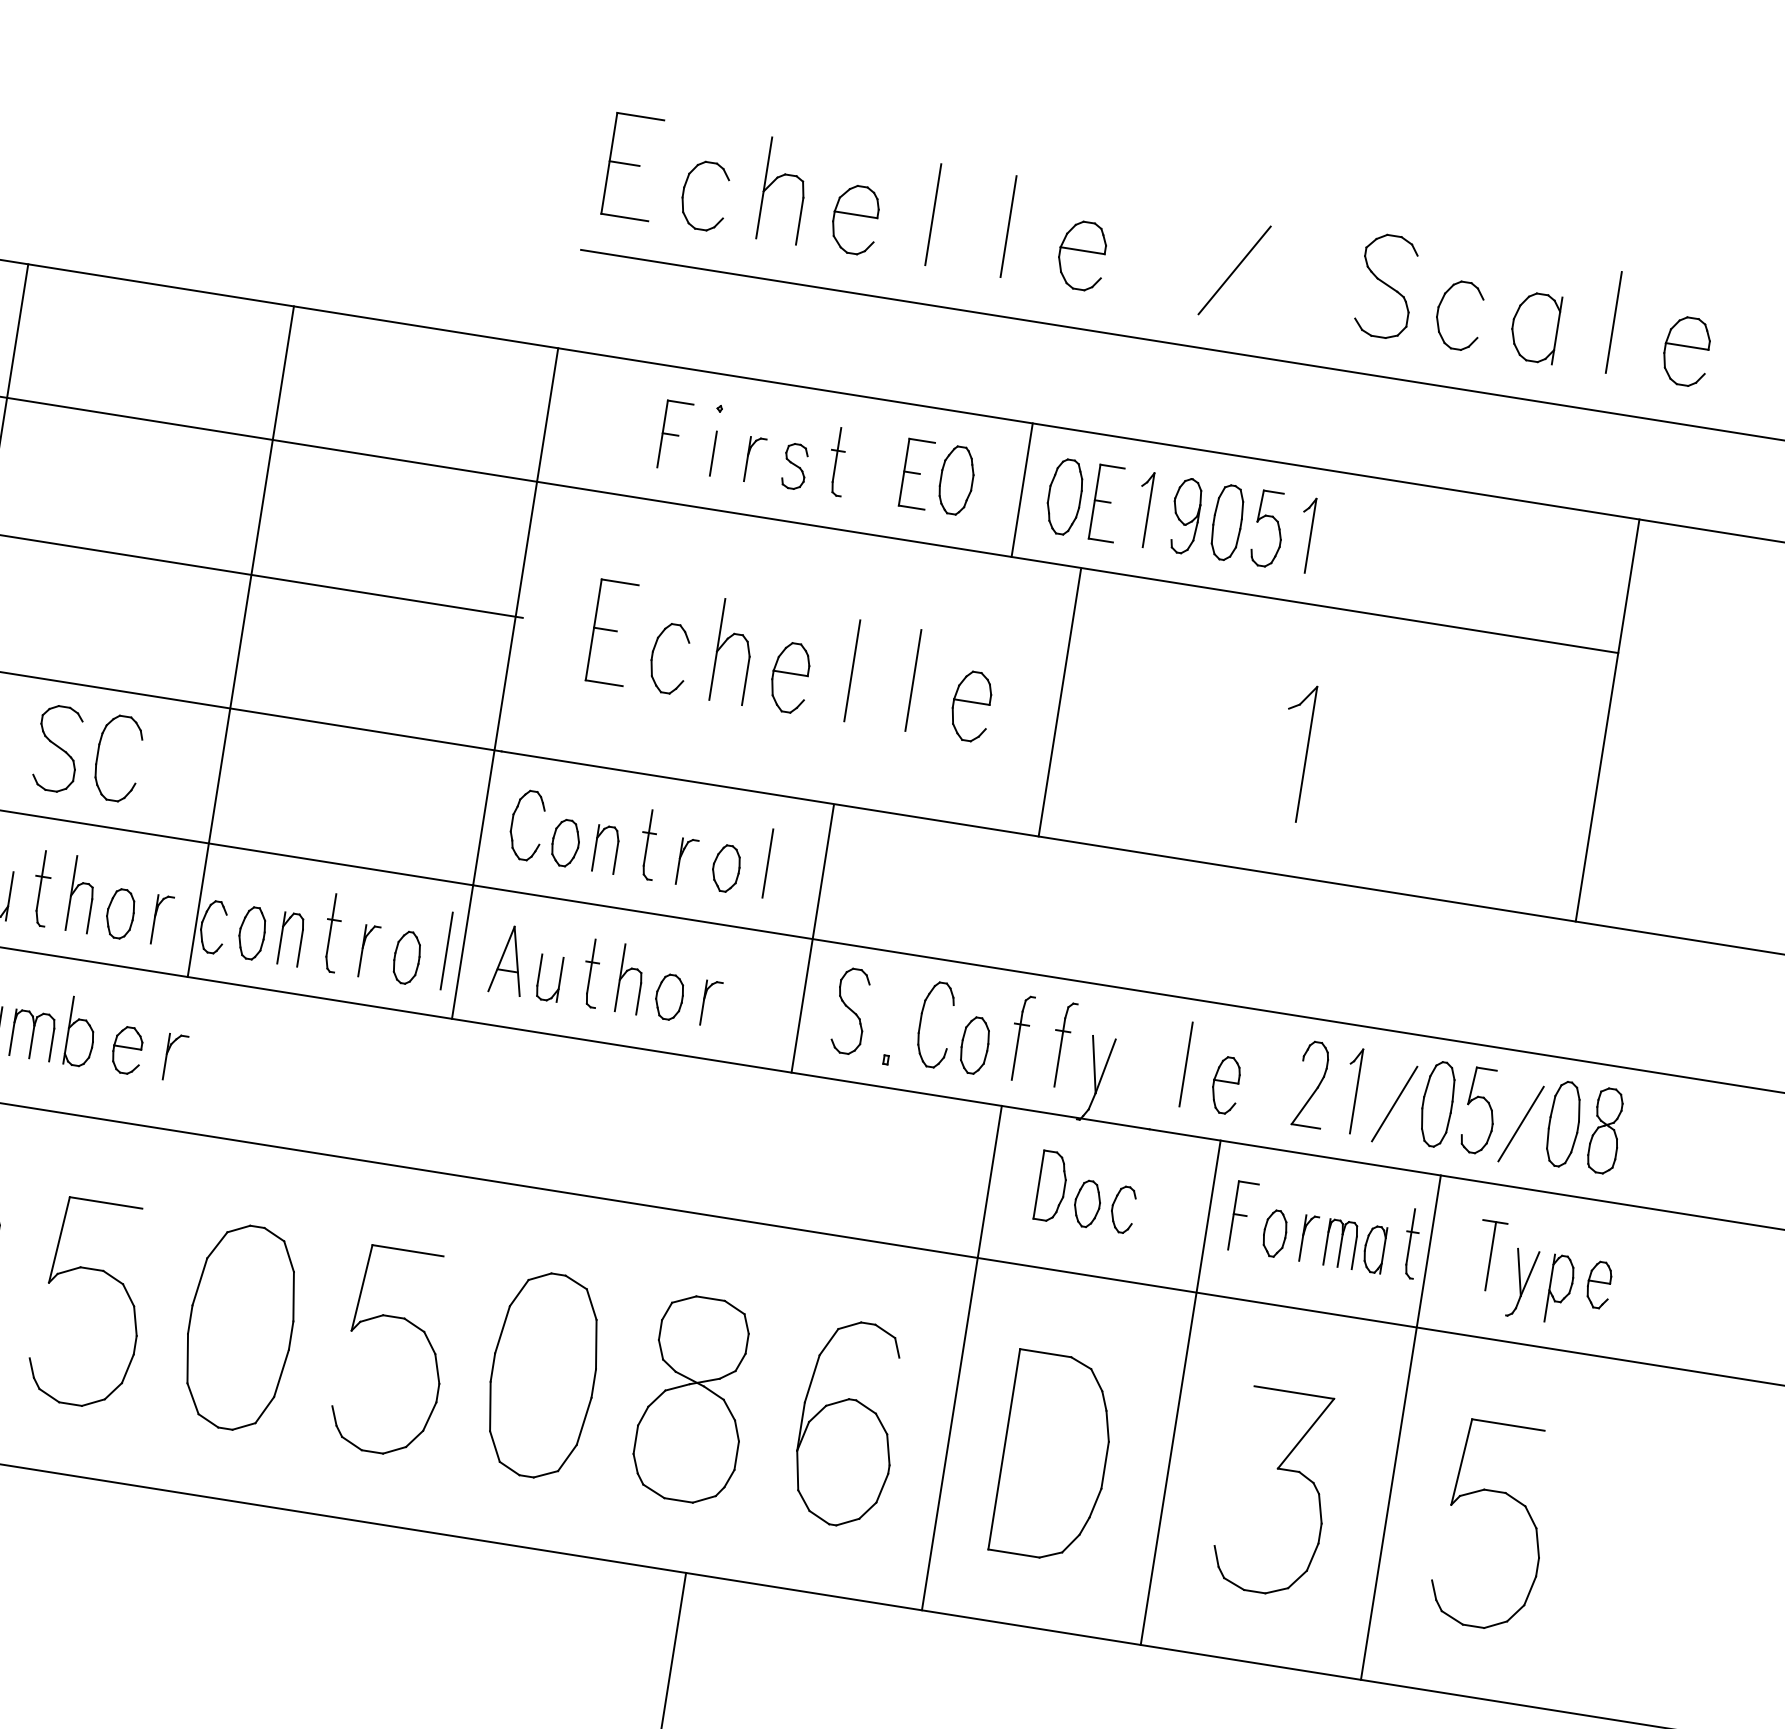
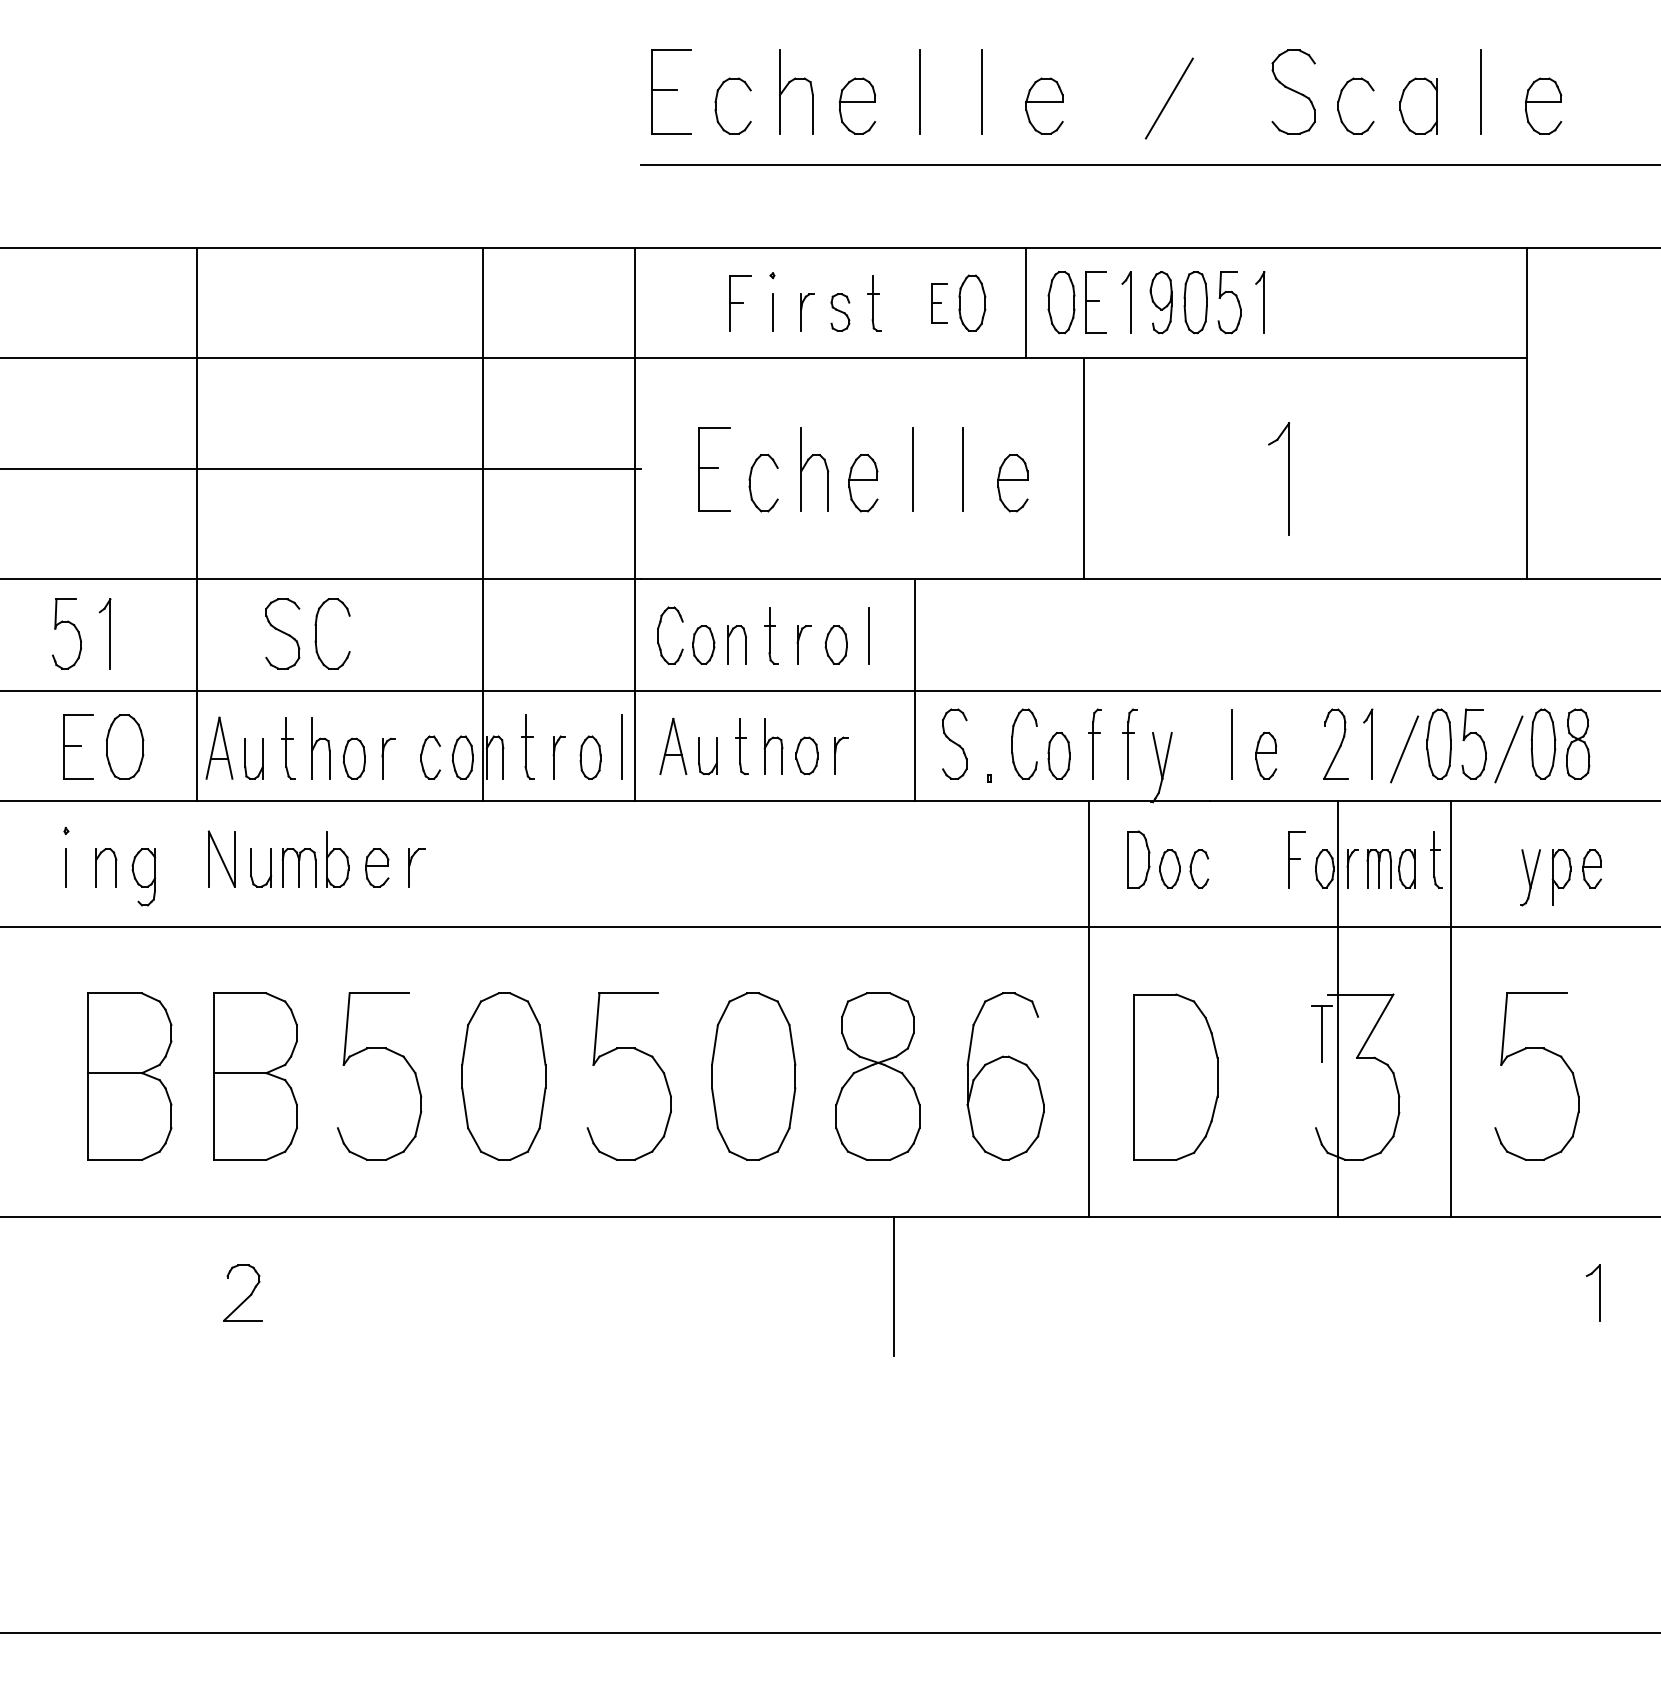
part: (916, 474) -> (939, 303), size x0.7
line: (240, 641) -> (482, 524), moved
part: (1489, 1255) -> (1321, 1033), moved
line: (1181, 1393) -> (1338, 1009), moved

